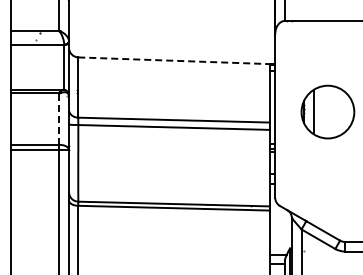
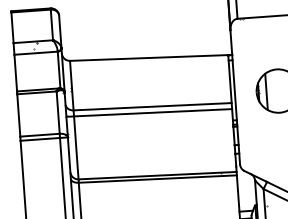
line: (174, 60) -> (149, 57), dashed -> solid
line: (59, 119) -> (58, 112), dashed -> solid

